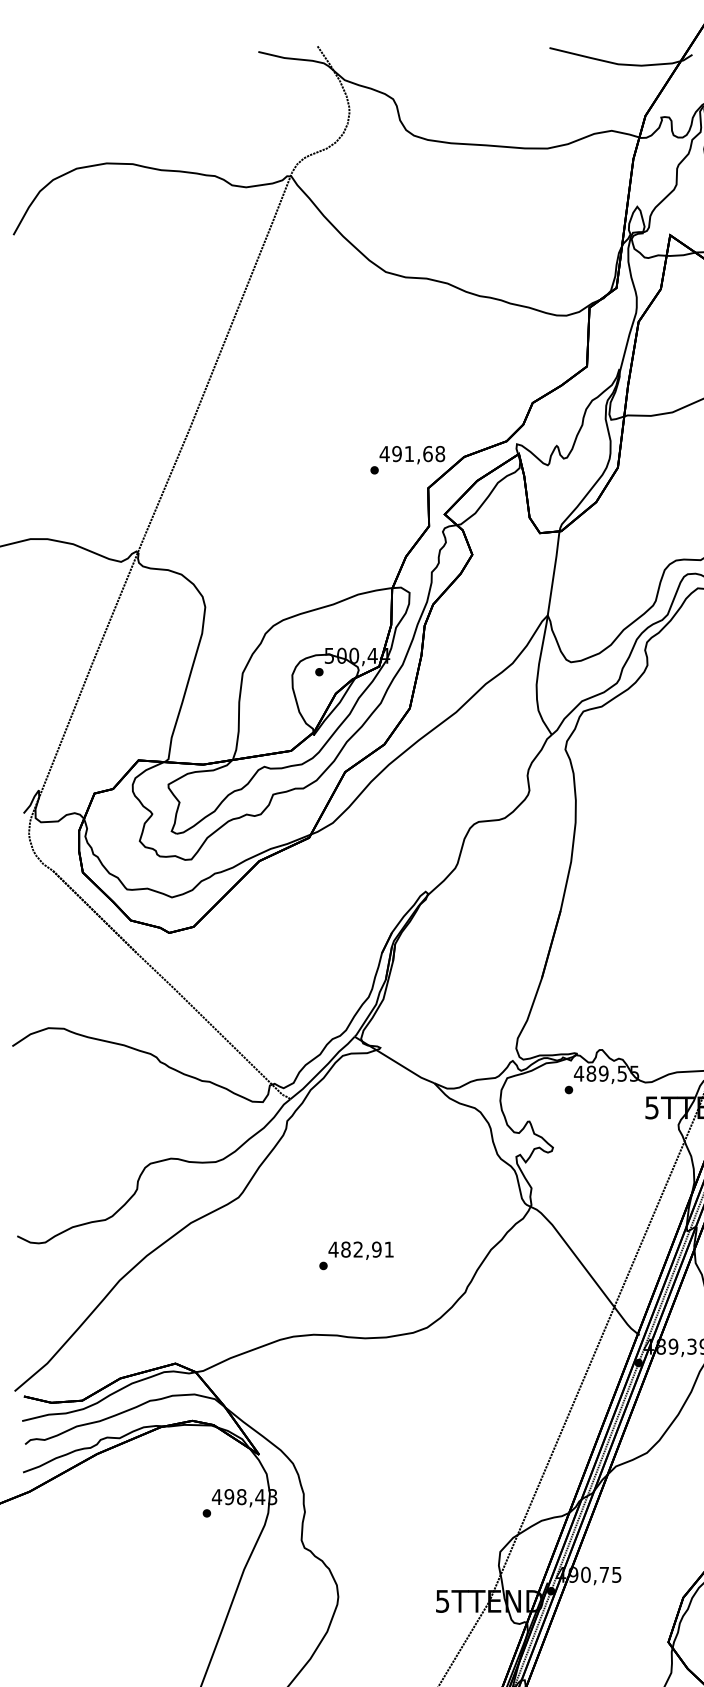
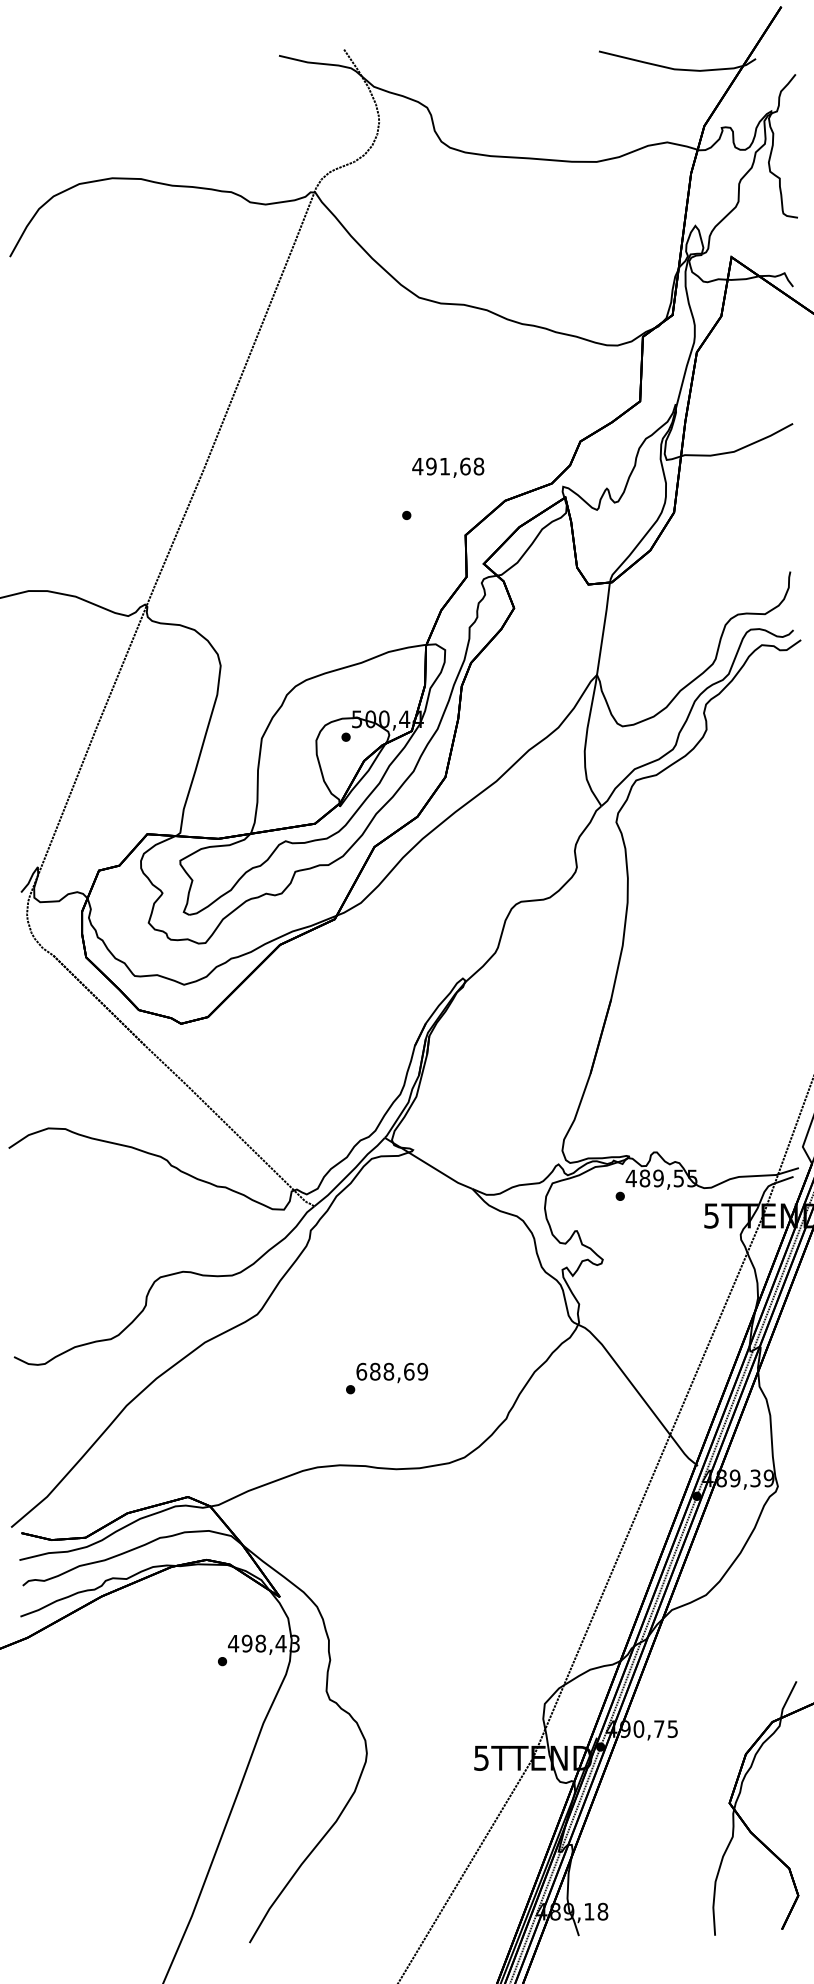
text: (412, 454) -> (448, 467), moved
text: (361, 1249) -> (392, 1371), 482,91 -> 688,69

